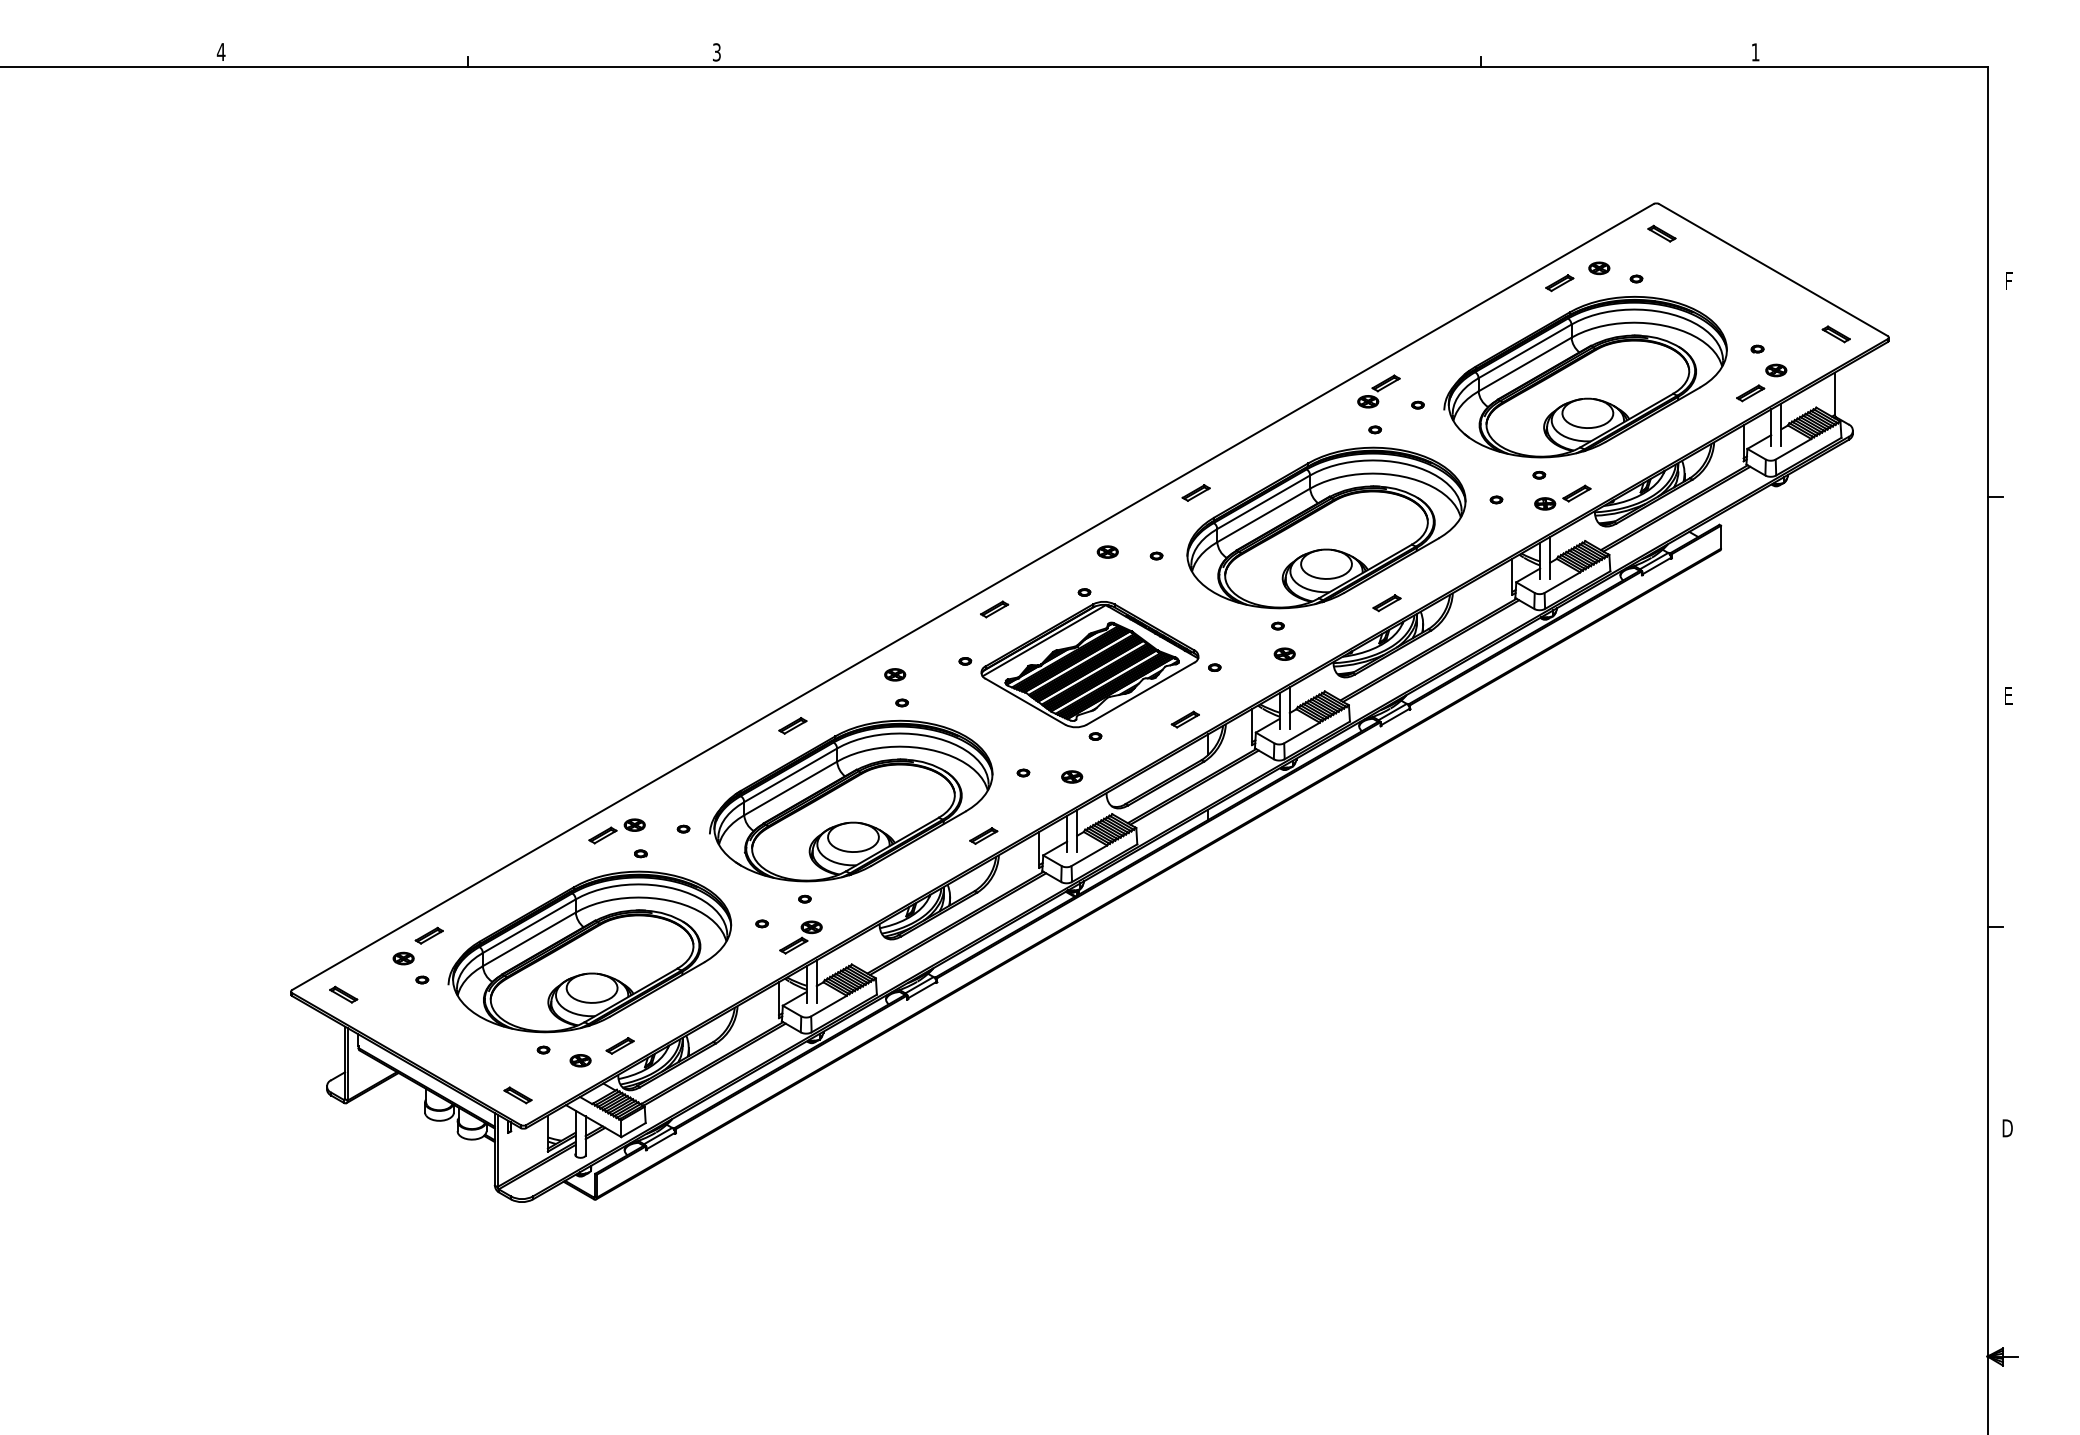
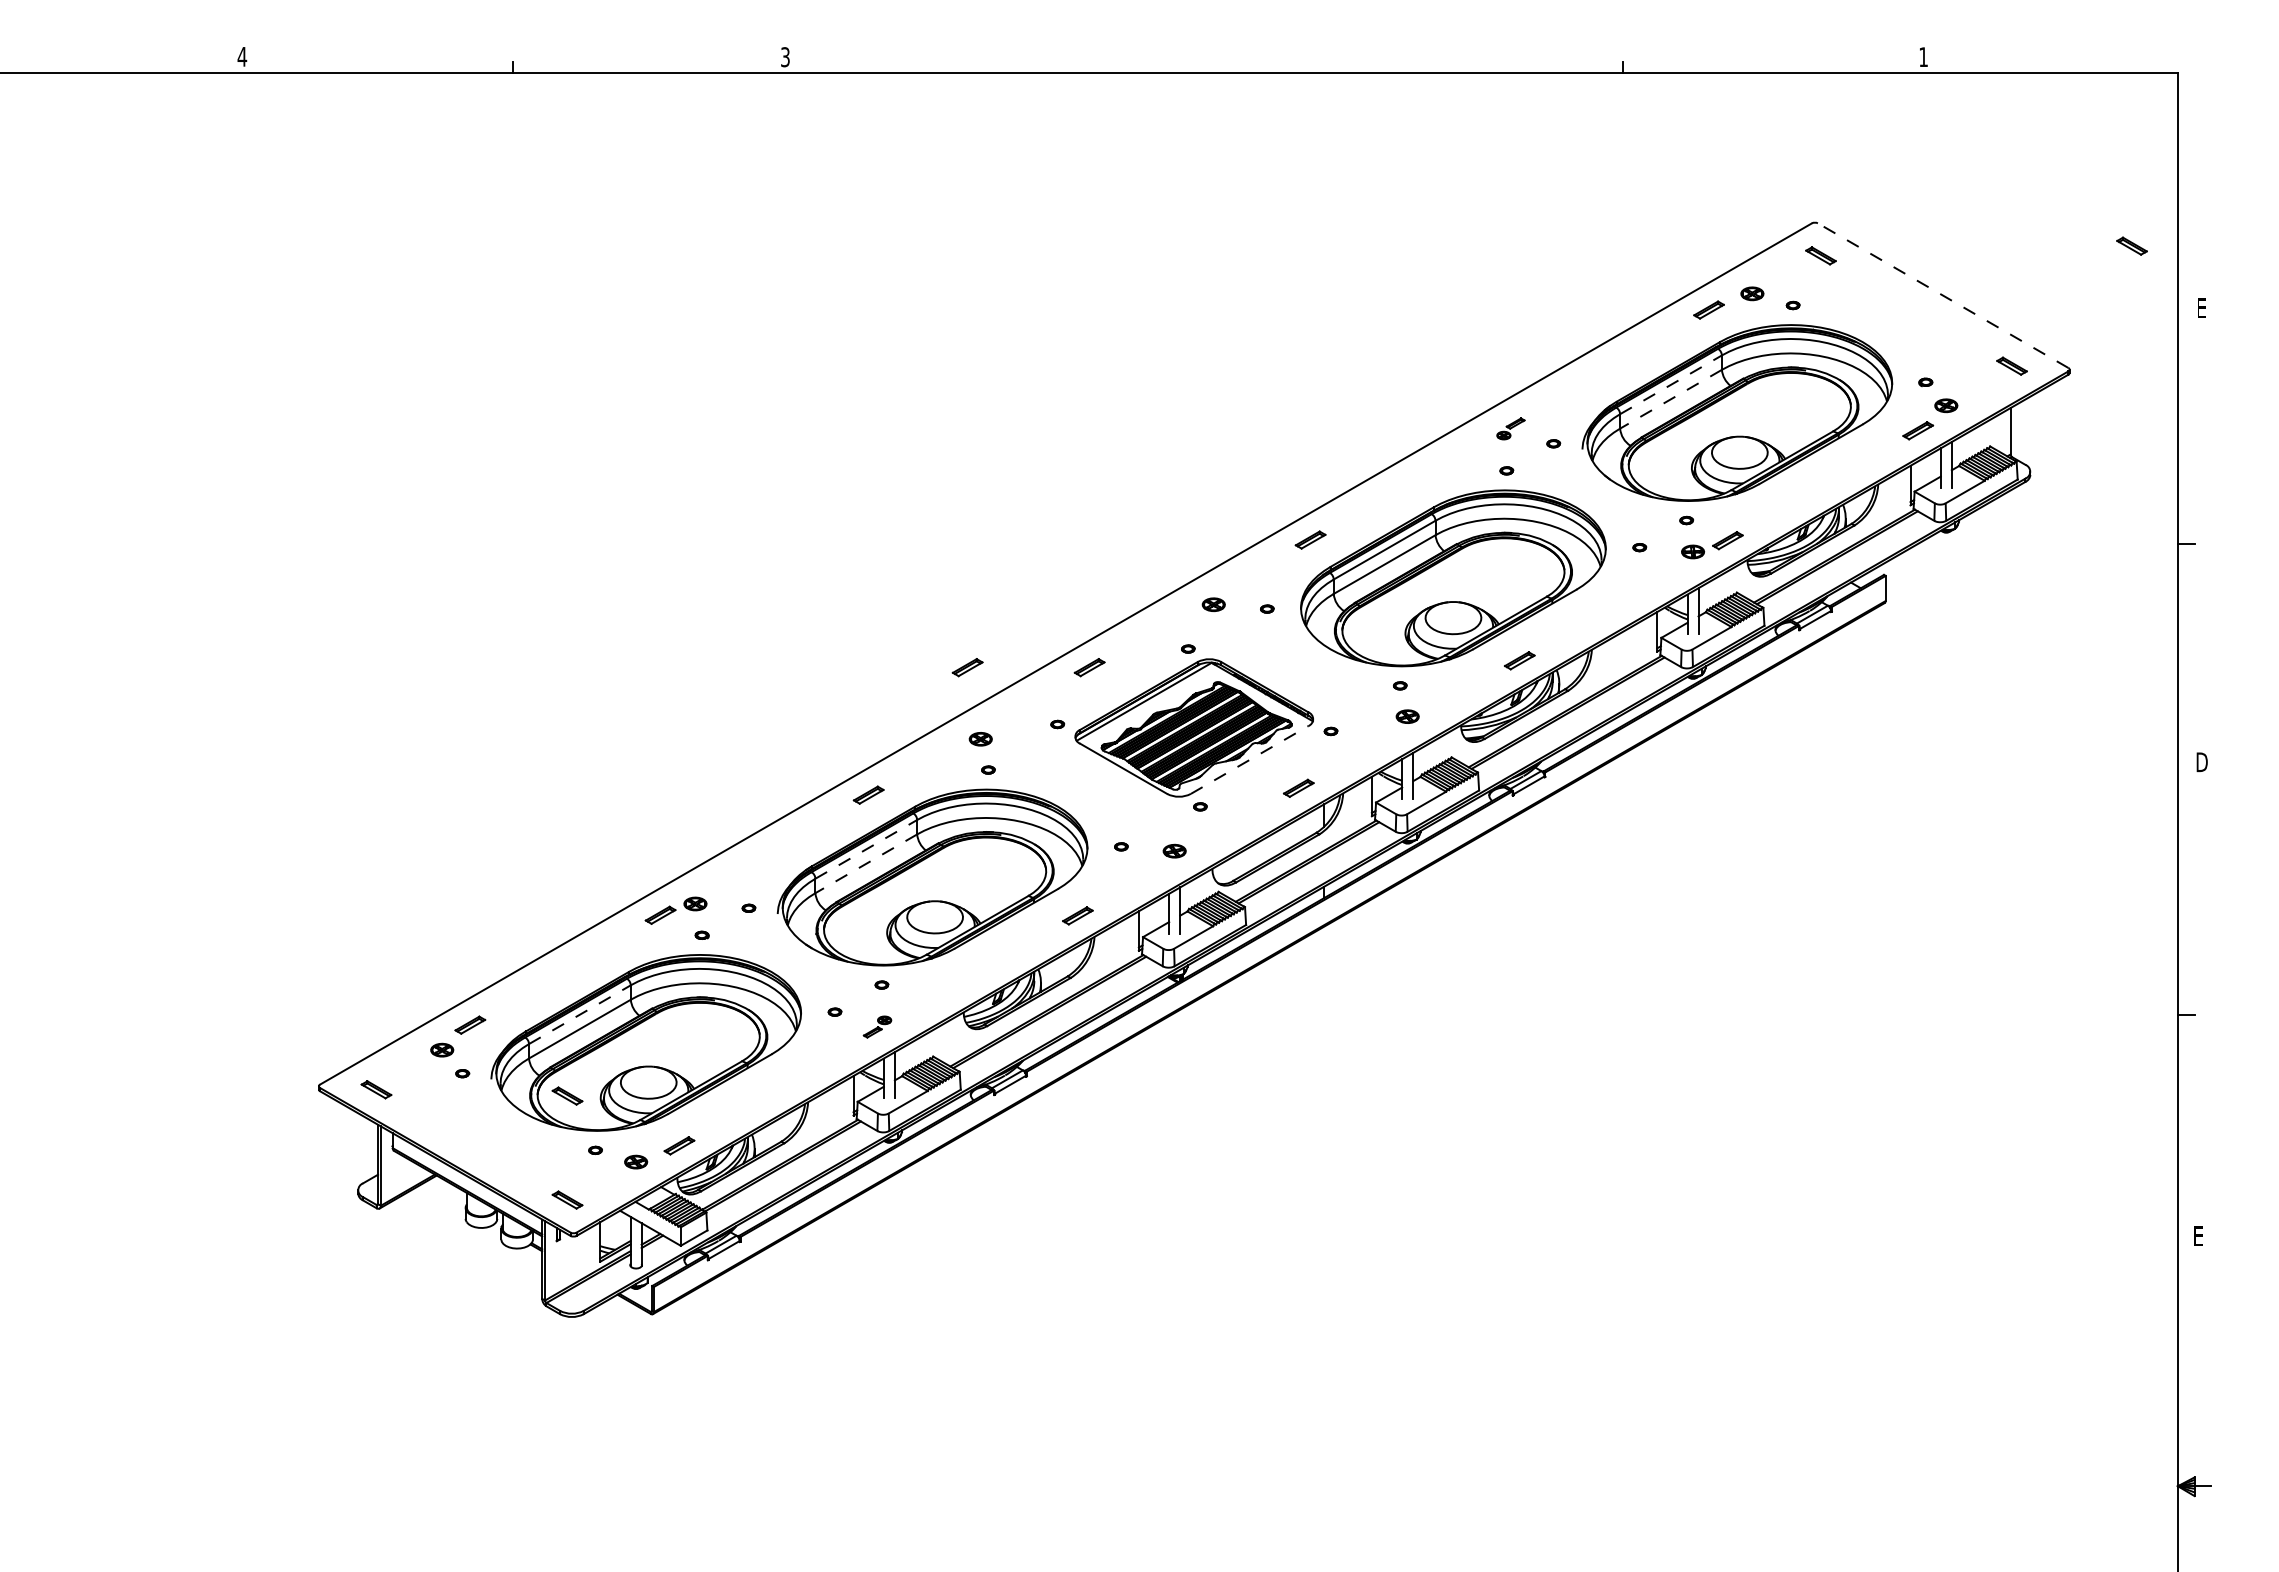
part: (1945, 224) -> (2131, 245), added
line: (1773, 269) -> (1943, 295), solid -> dashed
text: (2010, 280) -> (2202, 307), F -> E
line: (1525, 351) -> (1671, 384), solid -> dashed
line: (1525, 364) -> (1671, 399), solid -> dashed
part: (1378, 391) -> (1510, 428), size x0.6
part: (883, 609) -> (967, 667), added
line: (1140, 693) -> (1249, 759), solid -> dashed
text: (2009, 696) -> (2201, 762), E -> D
line: (790, 775) -> (866, 849), solid -> dashed
line: (790, 788) -> (866, 863), solid -> dashed
line: (528, 926) -> (579, 1014), solid -> dashed
part: (800, 936) -> (877, 1026), size x0.6
part: (517, 999) -> (567, 1095), added
text: (2007, 1127) -> (2199, 1235), D -> E

